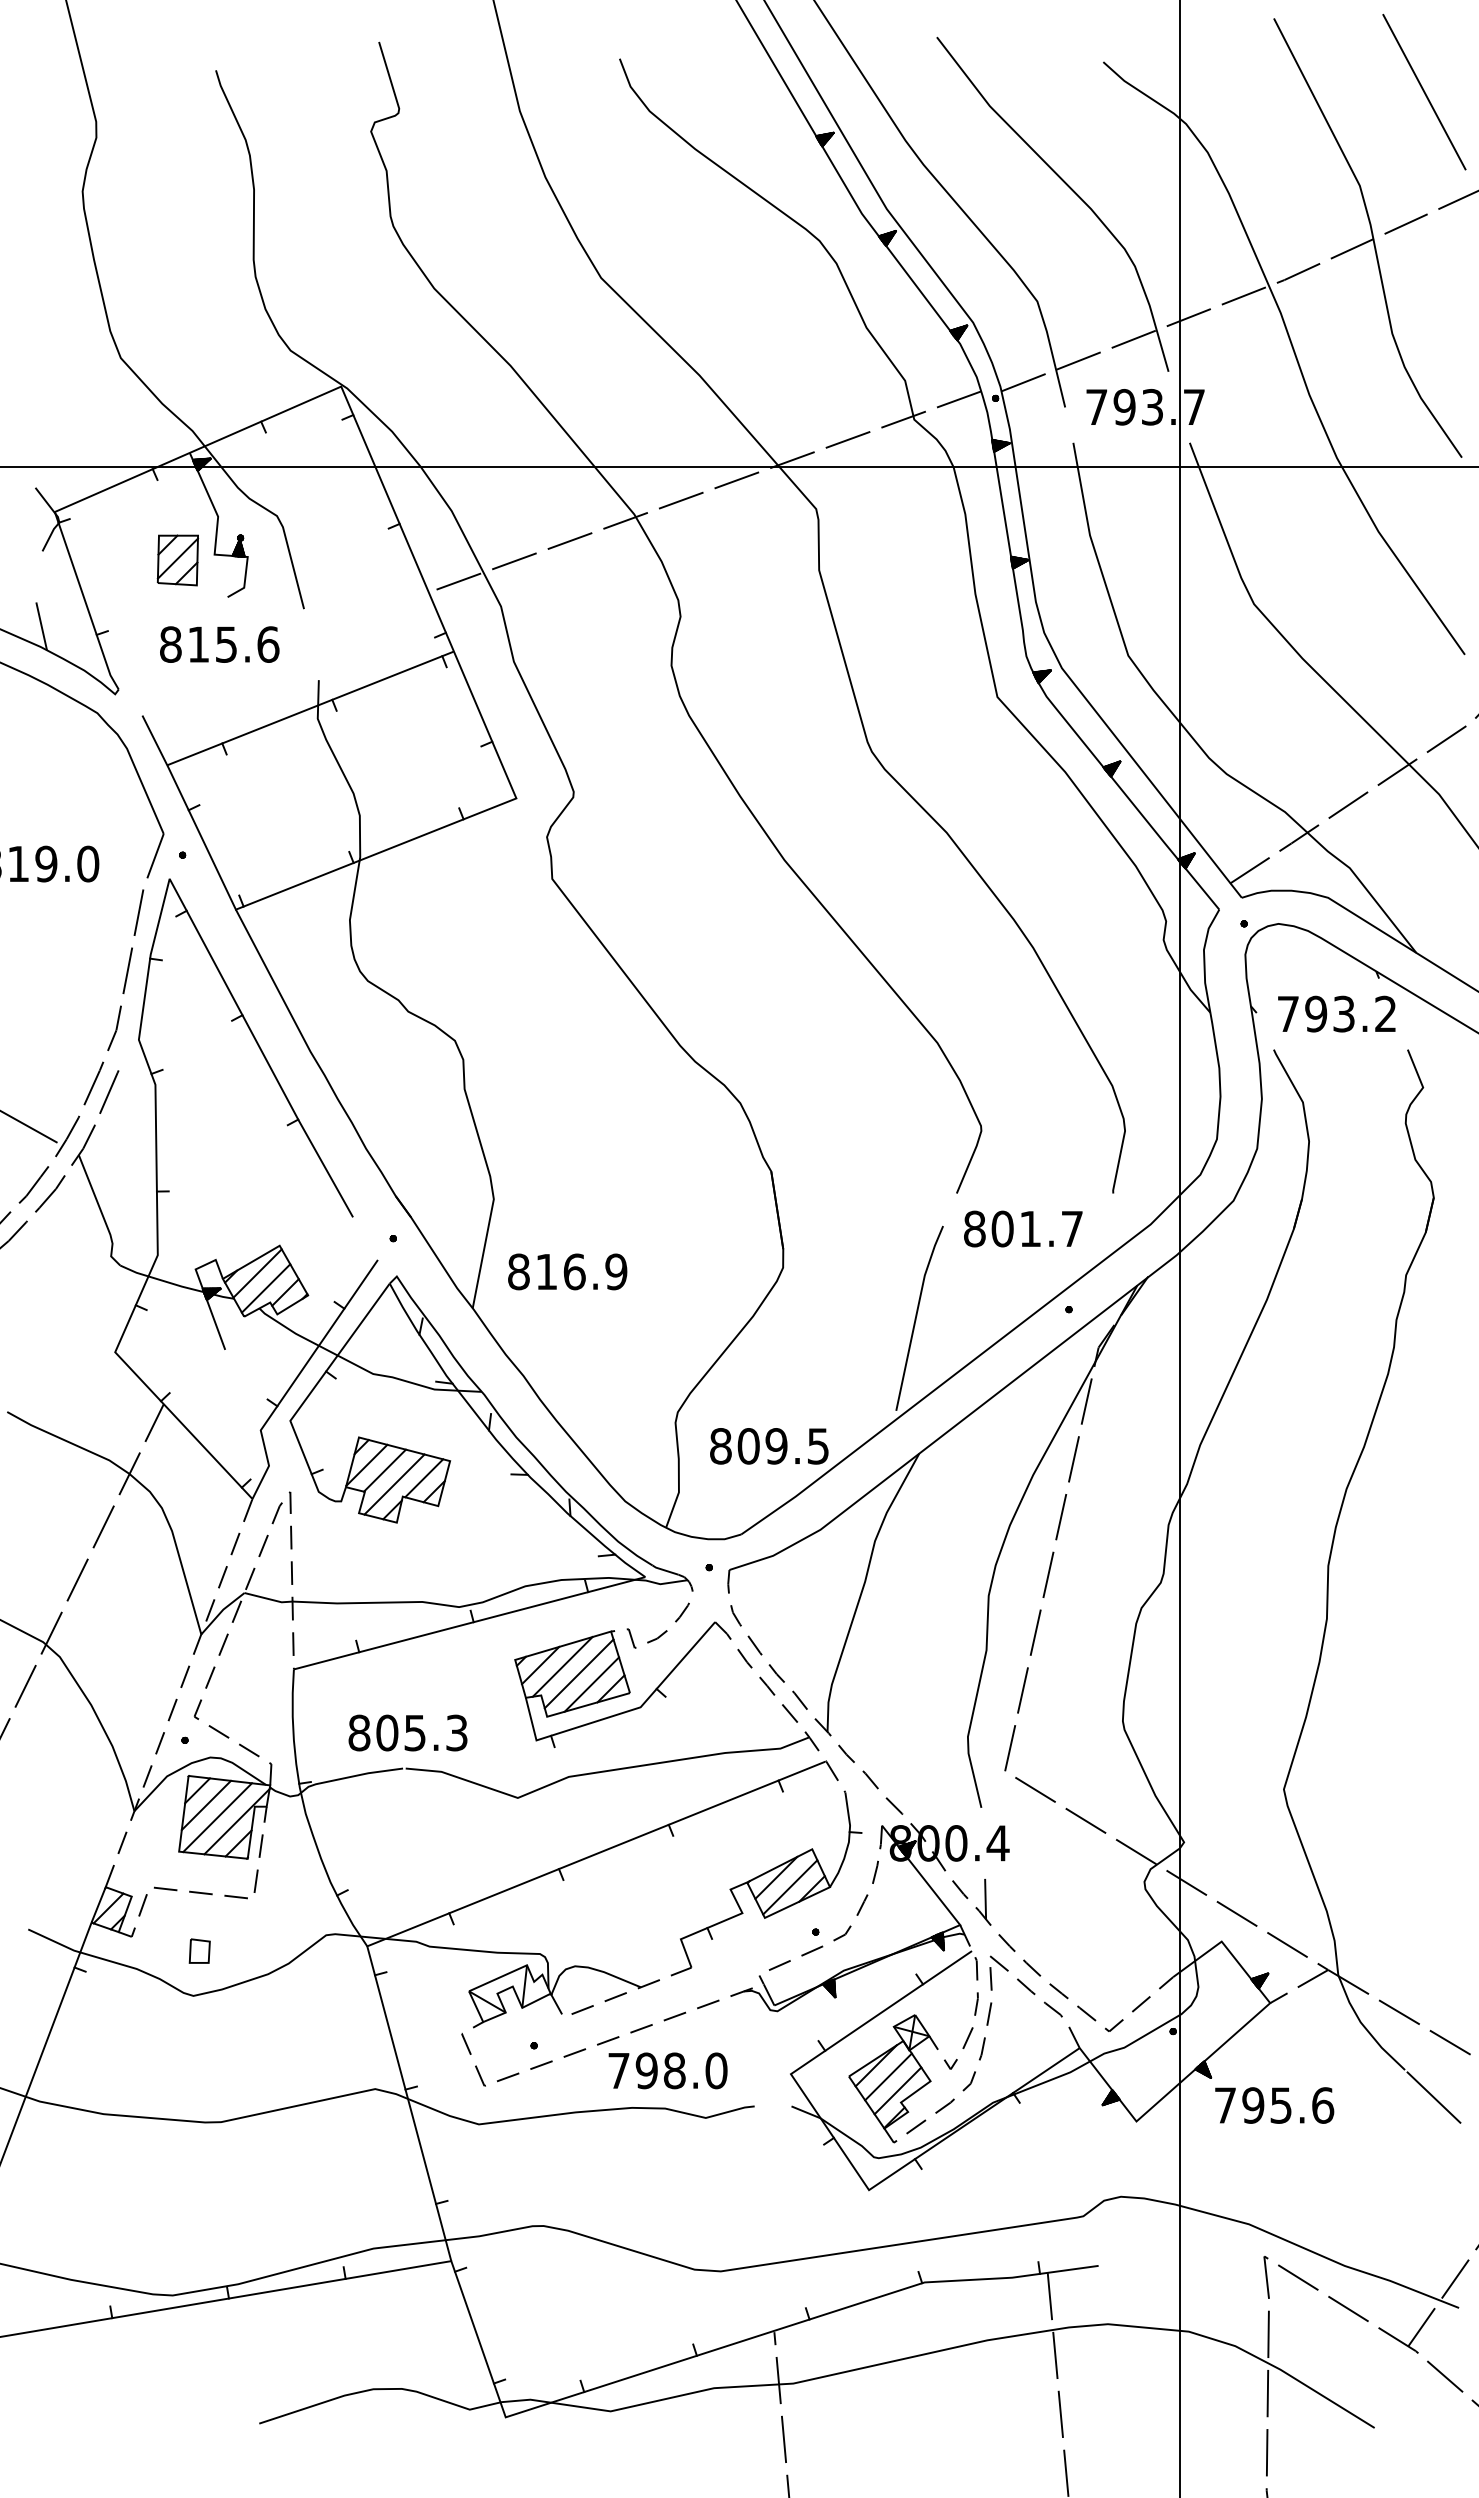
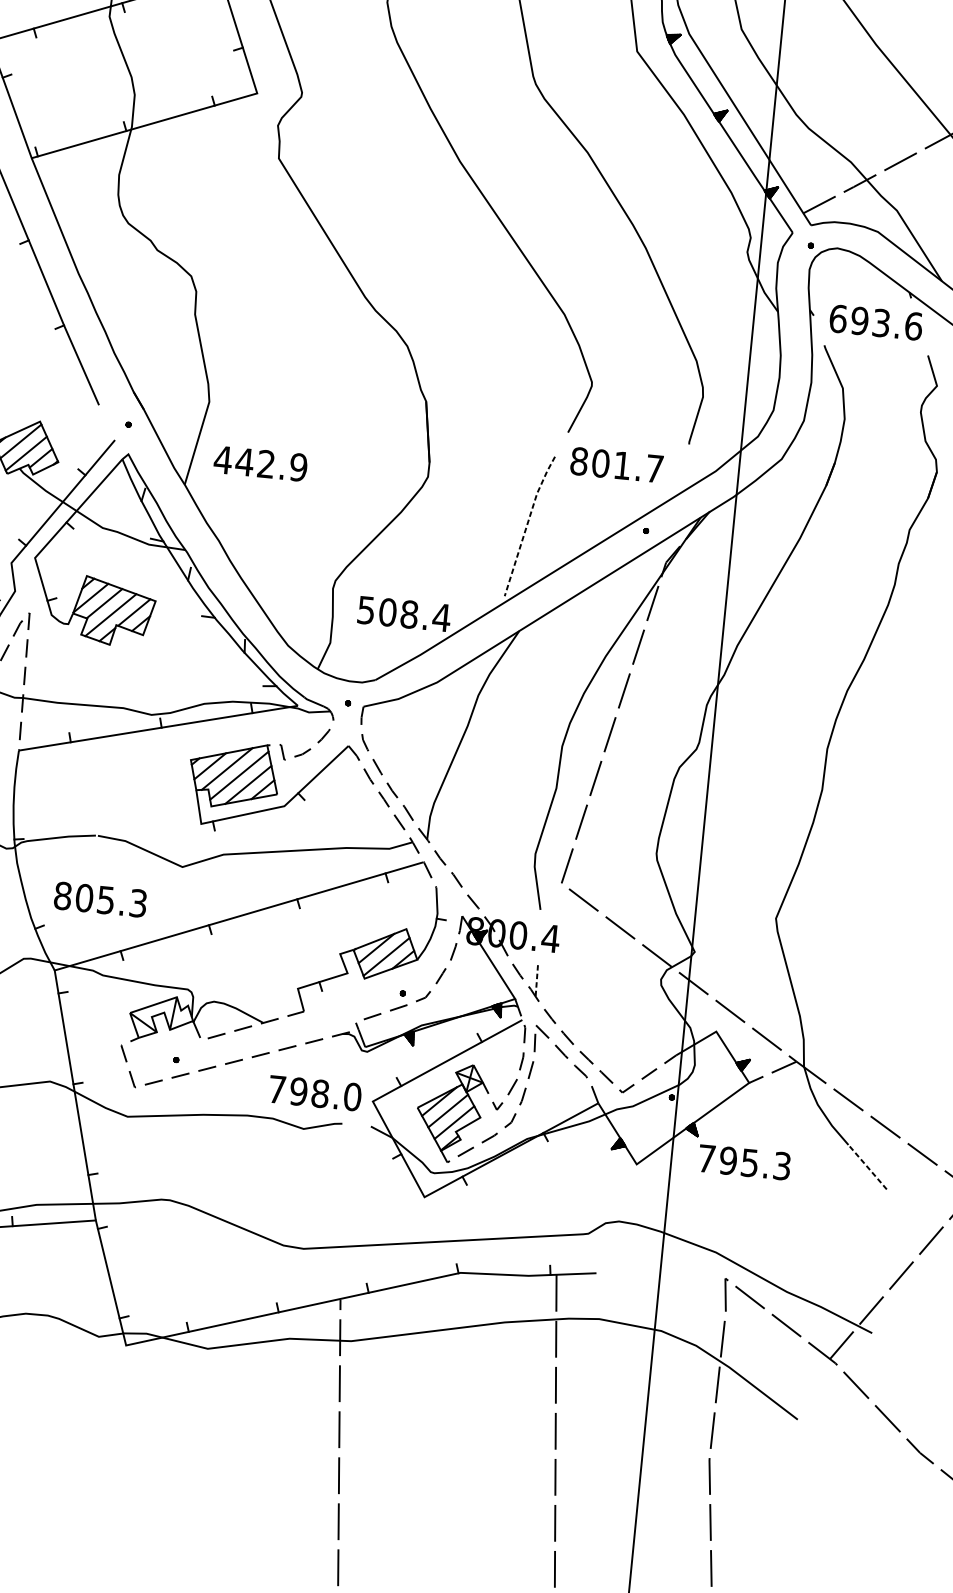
text: (1337, 1013) -> (876, 322), 793.2 -> 693.6
text: (546, 1271) -> (244, 461), 816.9 -> 442.9
line: (916, 1316) -> (527, 524), solid -> dashed
text: (769, 1446) -> (403, 614), 809.5 -> 508.4
text: (407, 1732) -> (100, 899), moved
line: (985, 1899) -> (536, 981), solid -> dashed
text: (667, 2070) -> (314, 1092), moved
line: (1434, 2097) -> (869, 1168), solid -> dashed
text: (1323, 2105) -> (782, 1166), 795.6 -> 795.3

